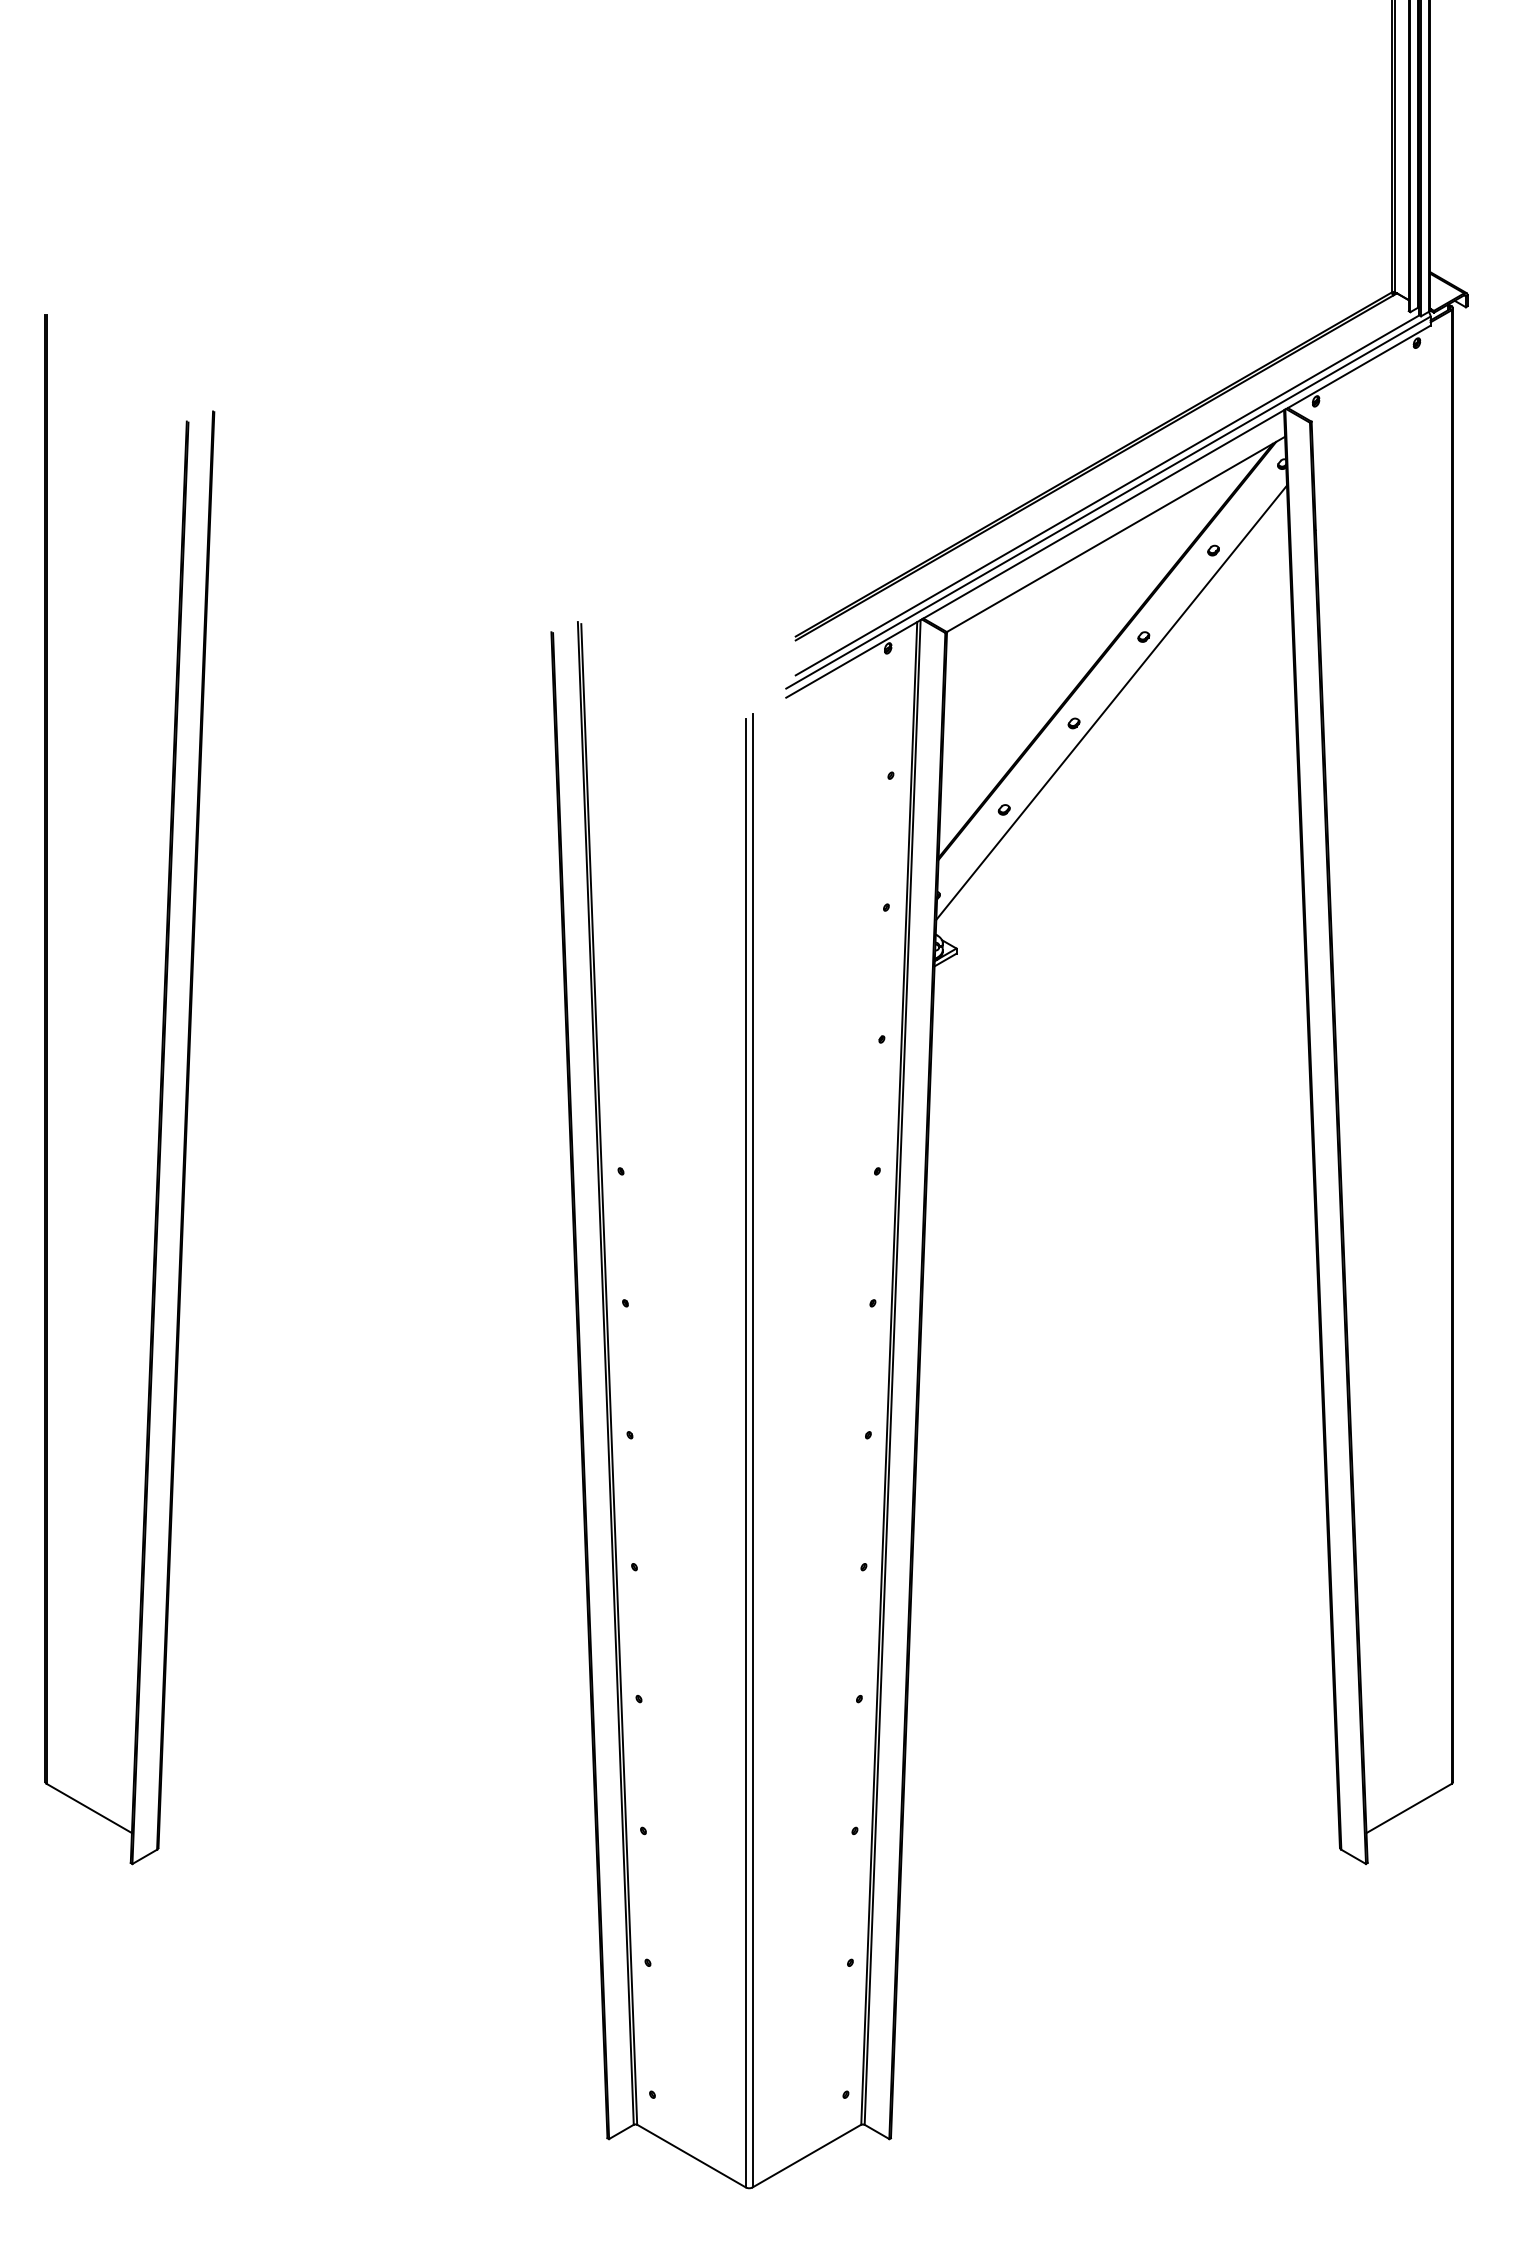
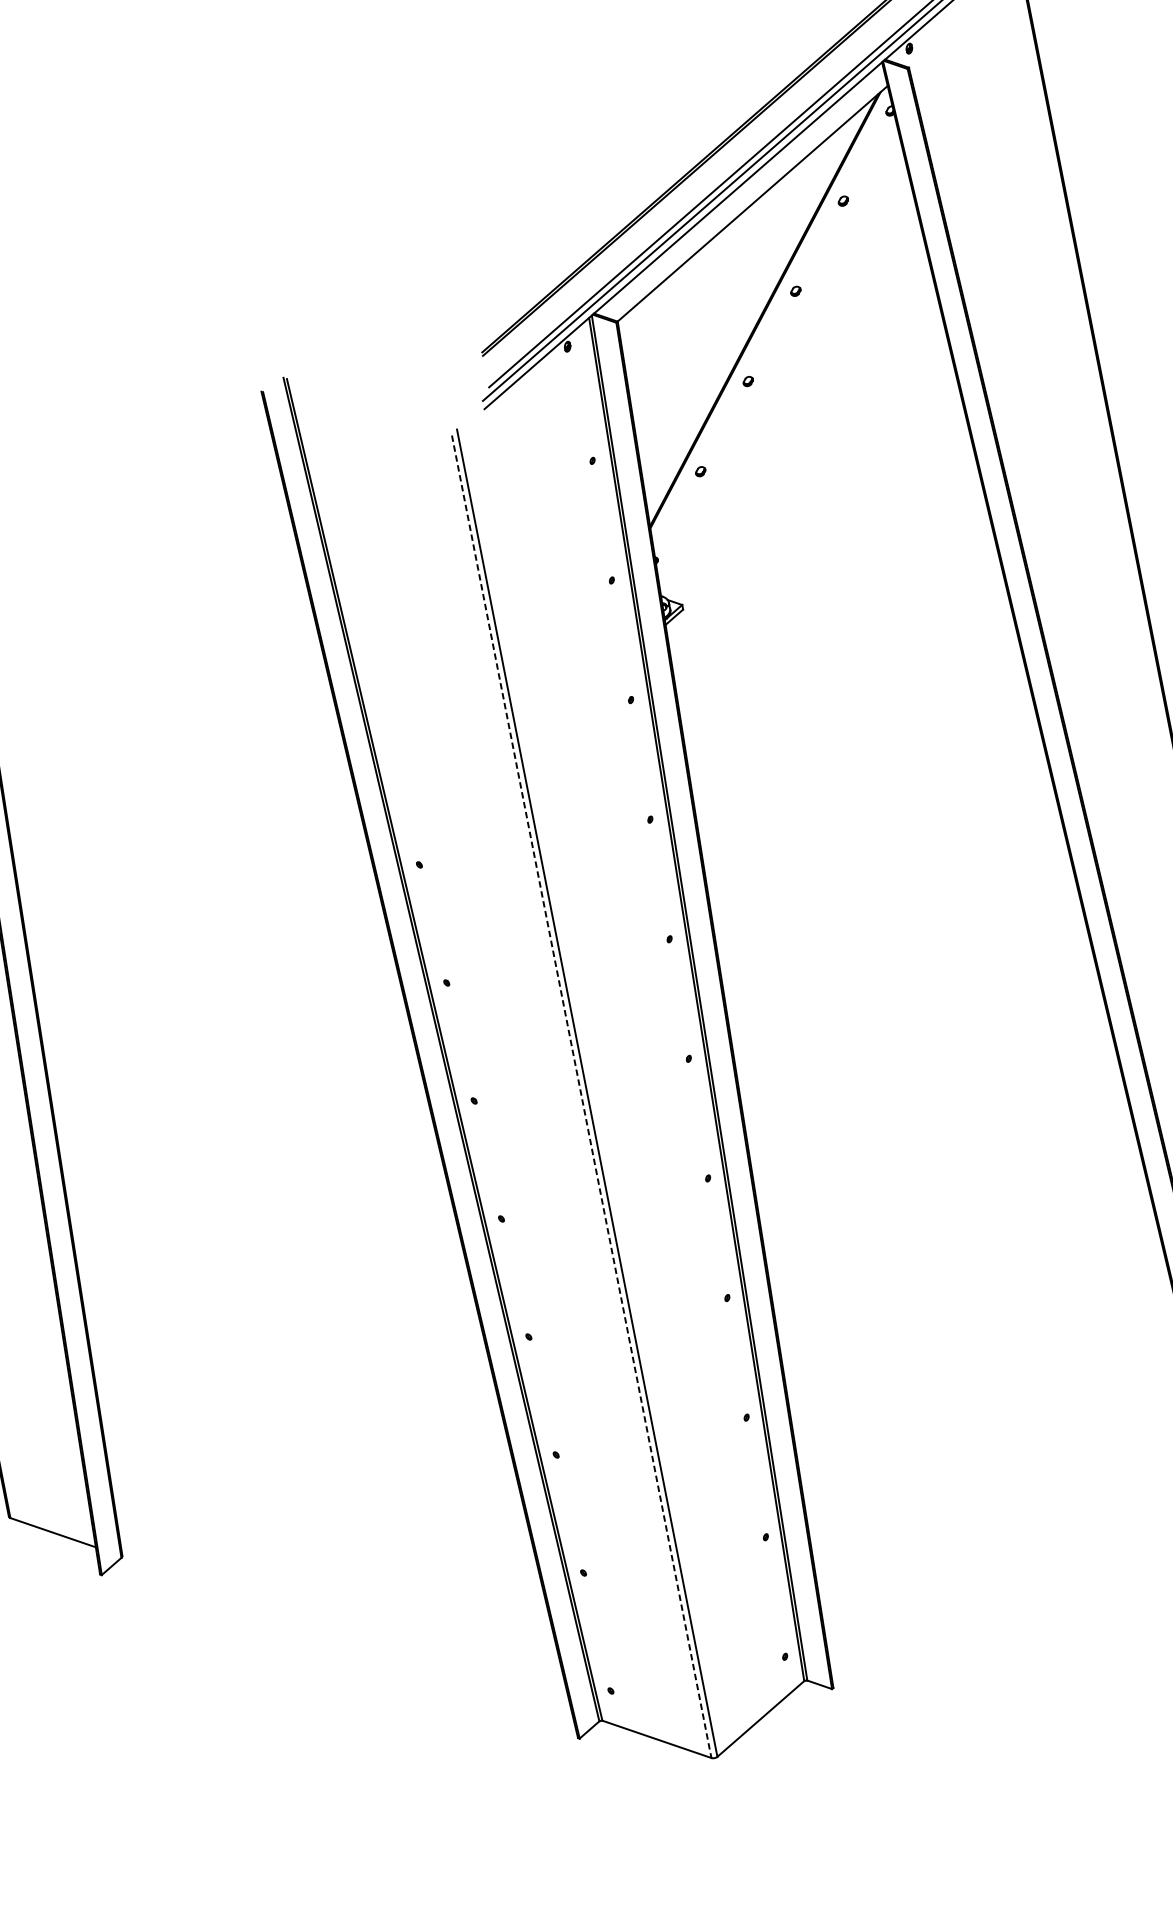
line: (1111, 702) -> (778, 356), removed
line: (745, 1453) -> (581, 1097), solid -> dashed

